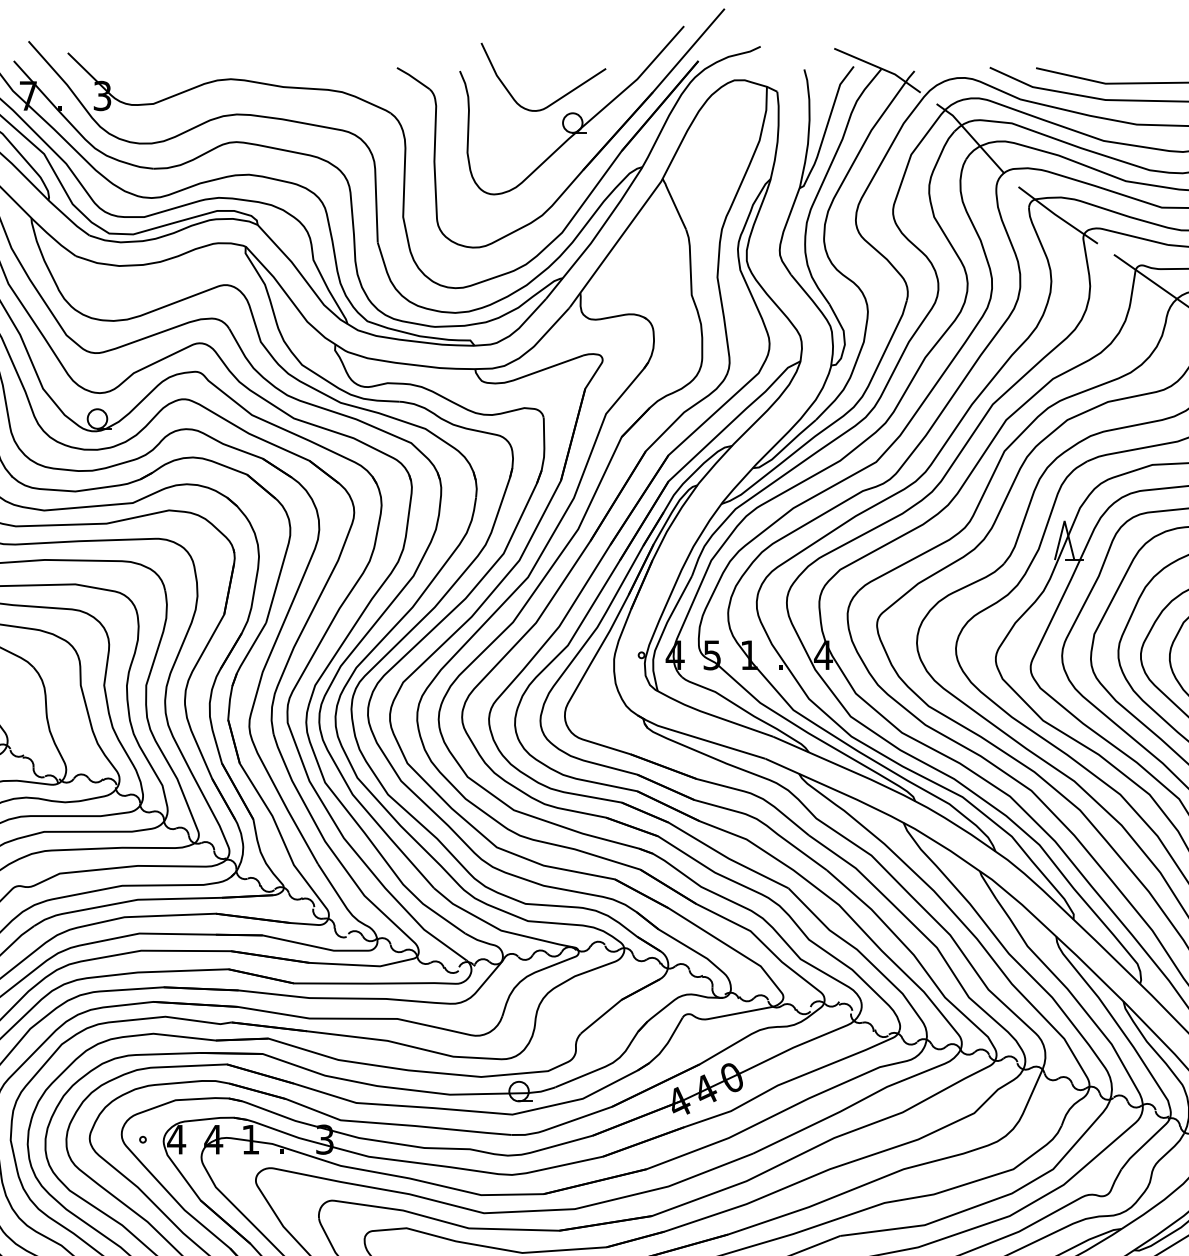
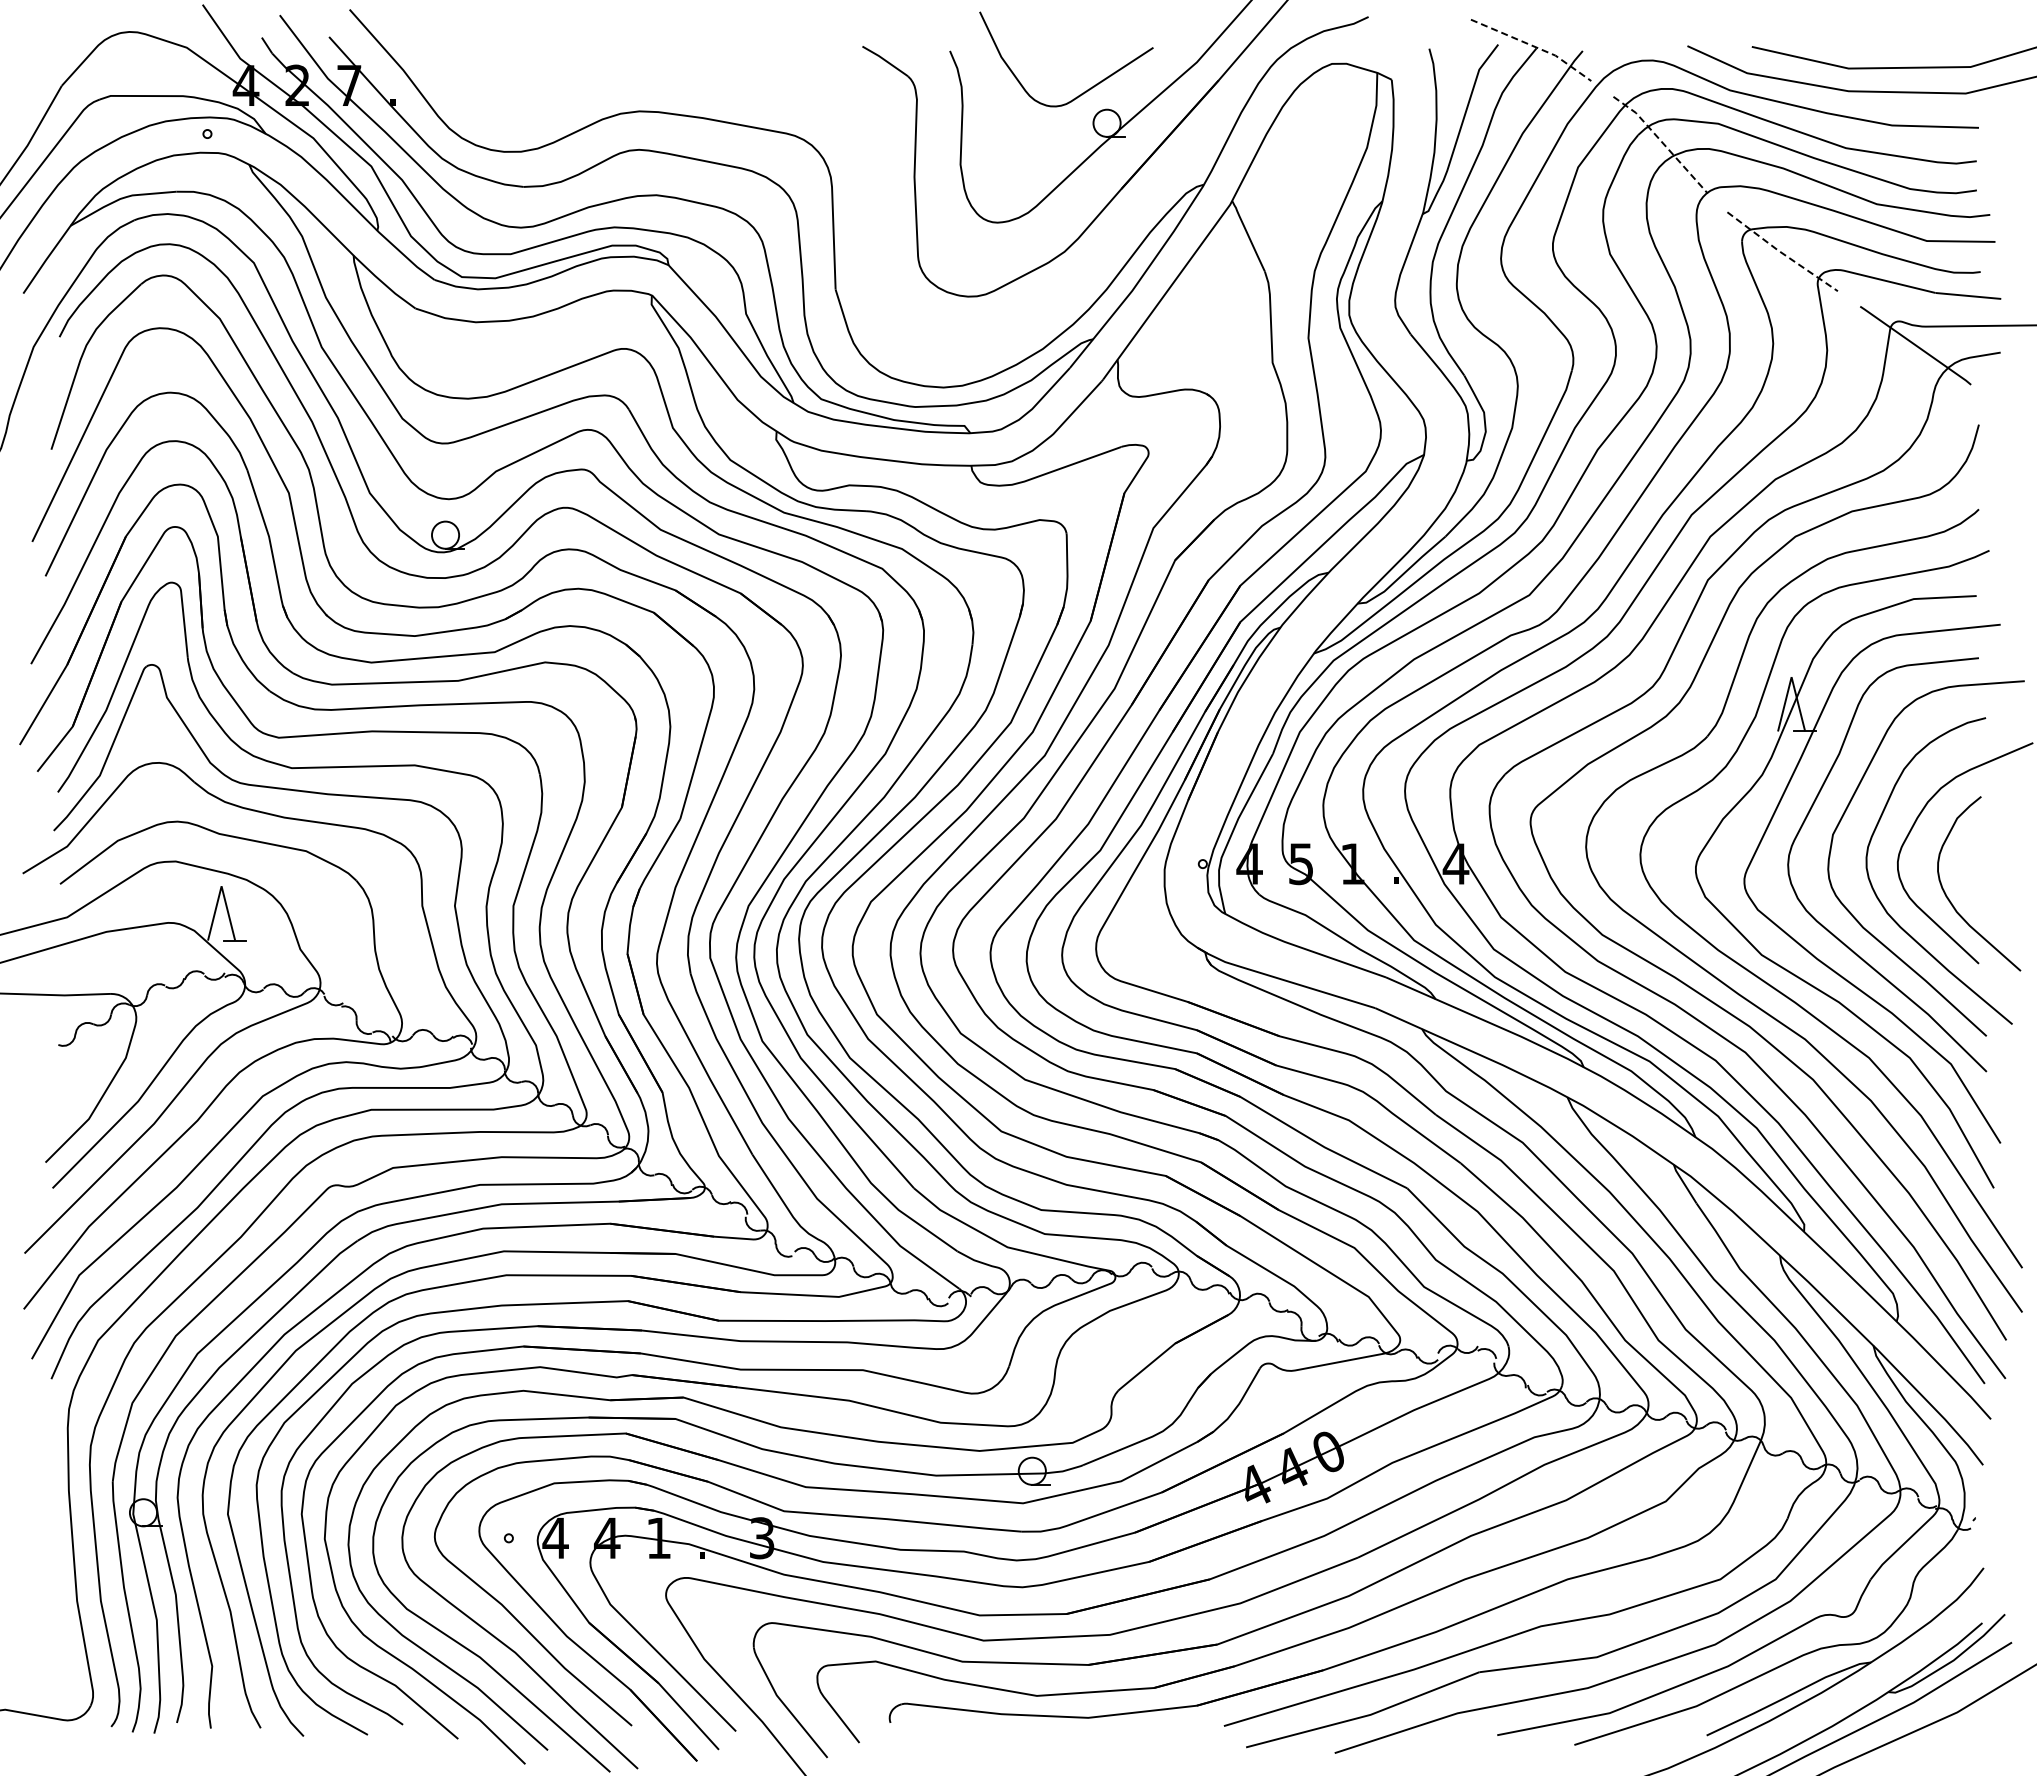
line: (879, 67) -> (1534, 46), solid -> dashed
line: (971, 136) -> (1662, 142), solid -> dashed
part: (404, 170) -> (872, 189), removed
line: (1057, 215) -> (1781, 252), solid -> dashed

